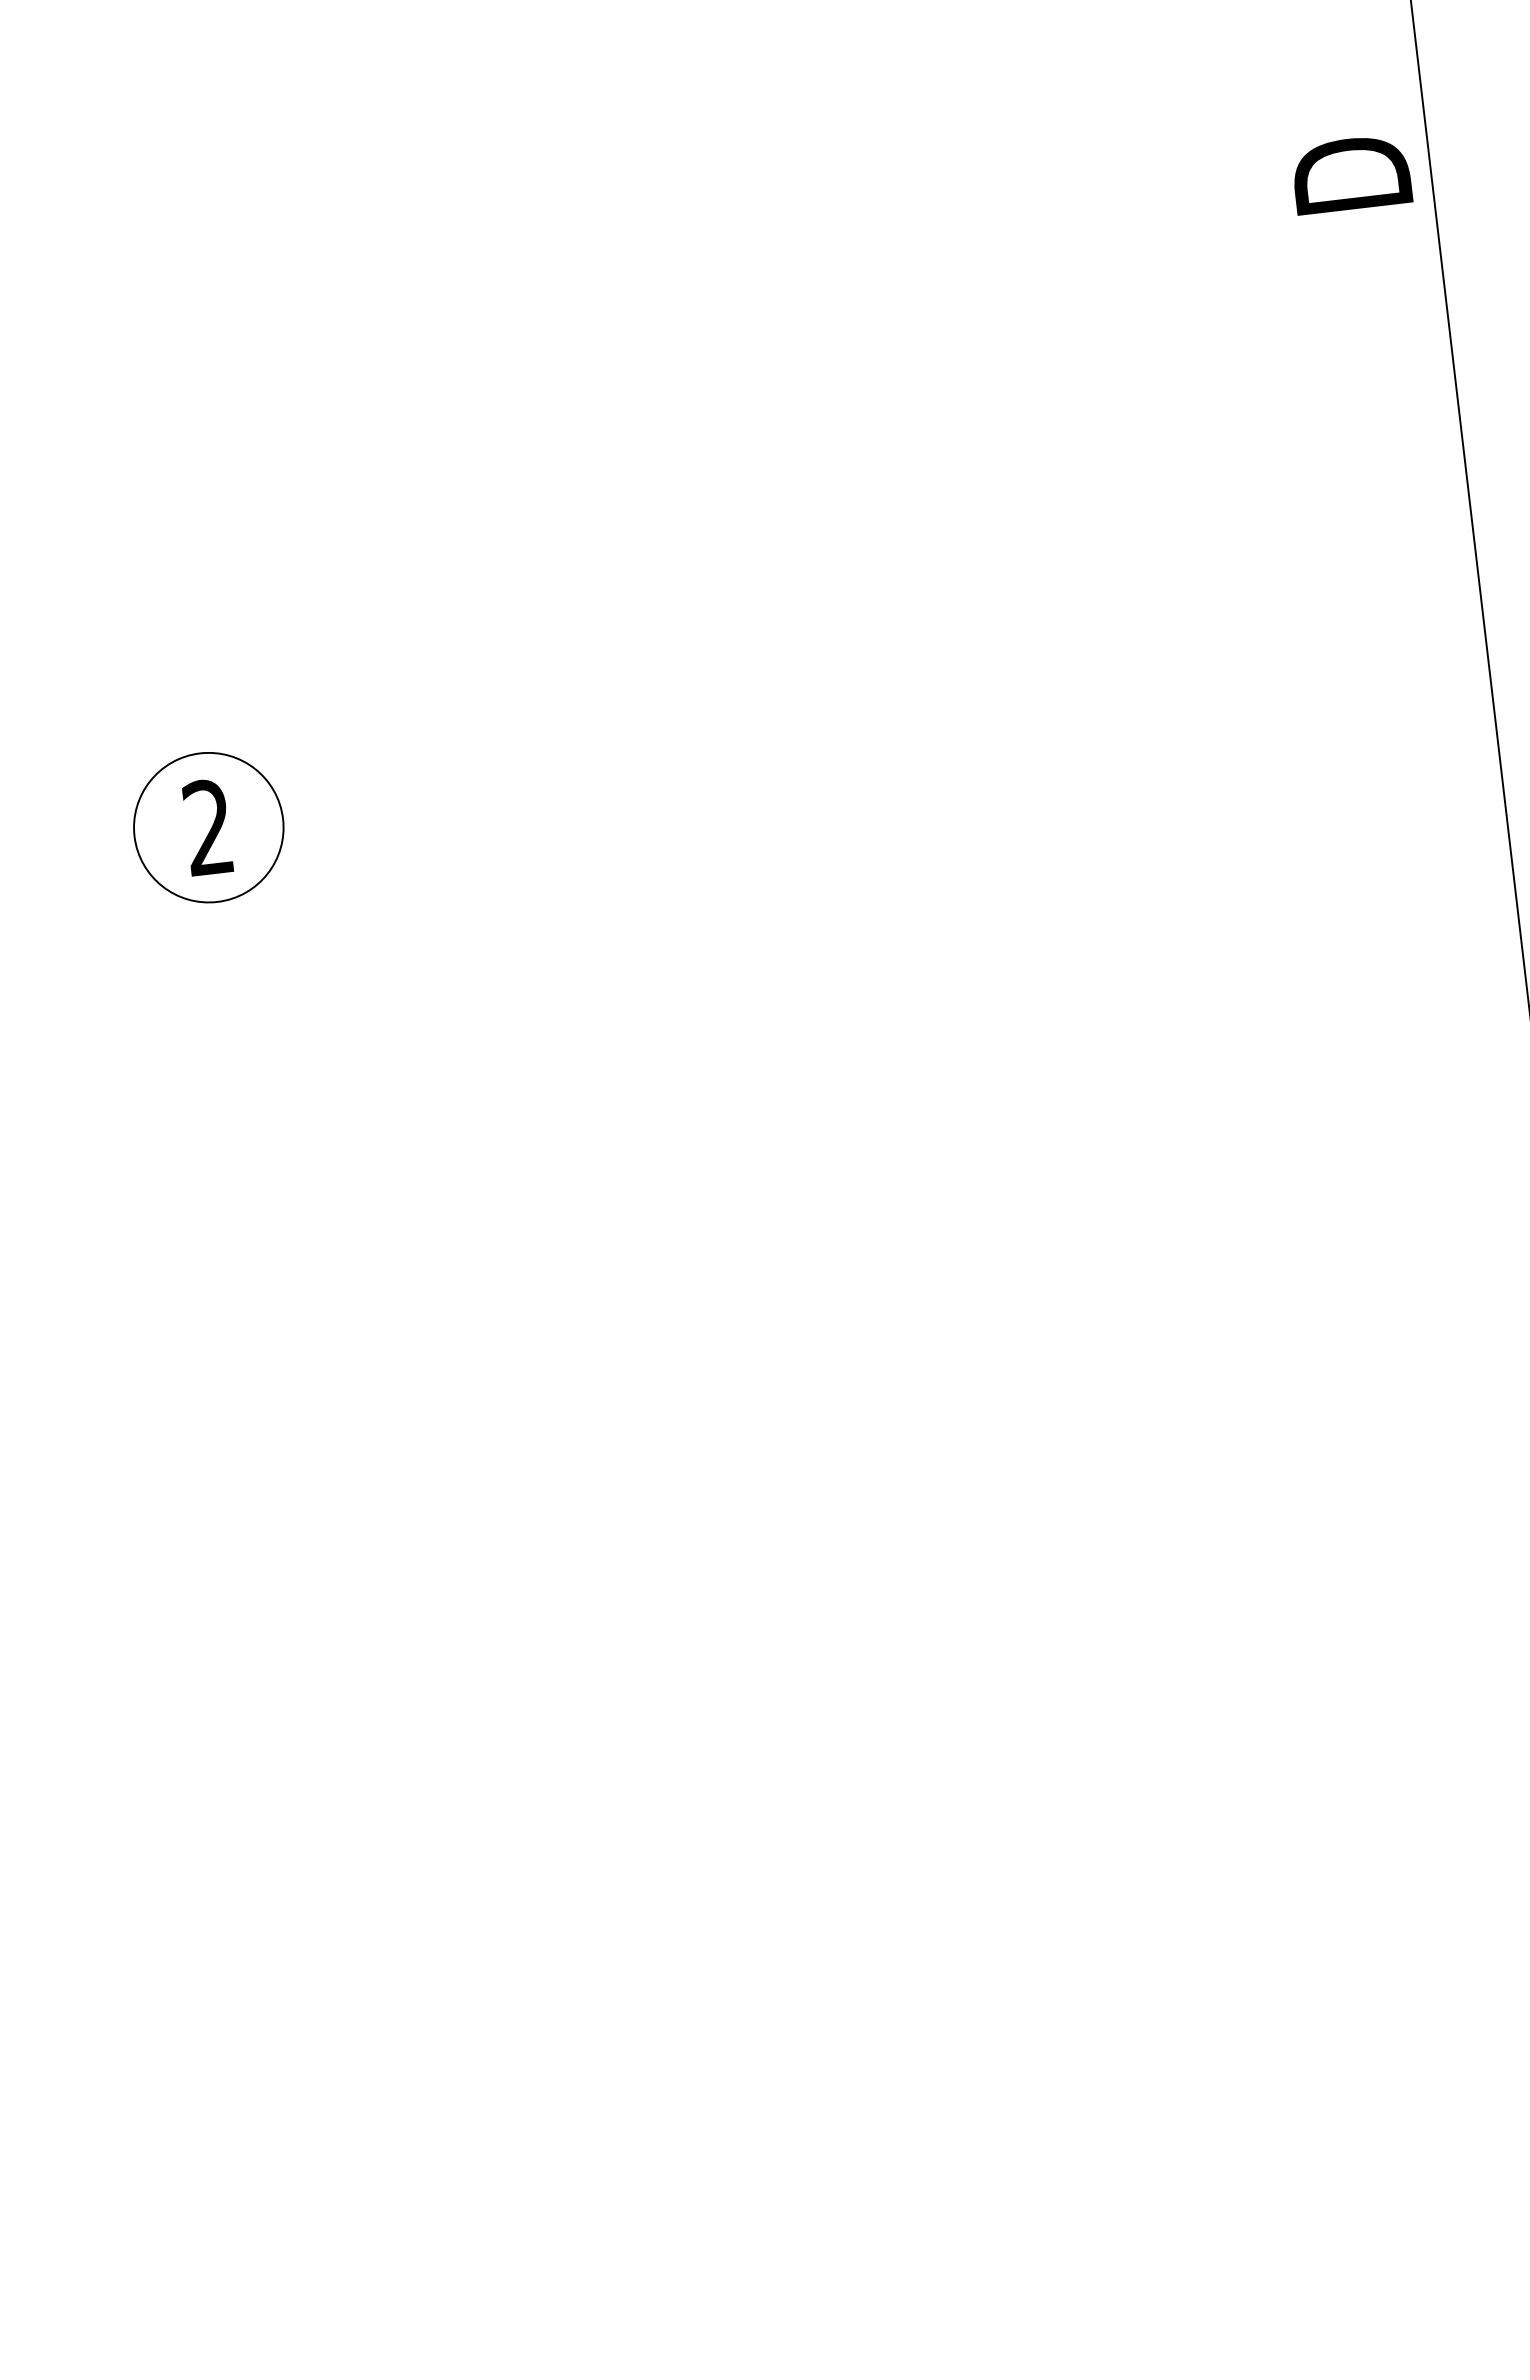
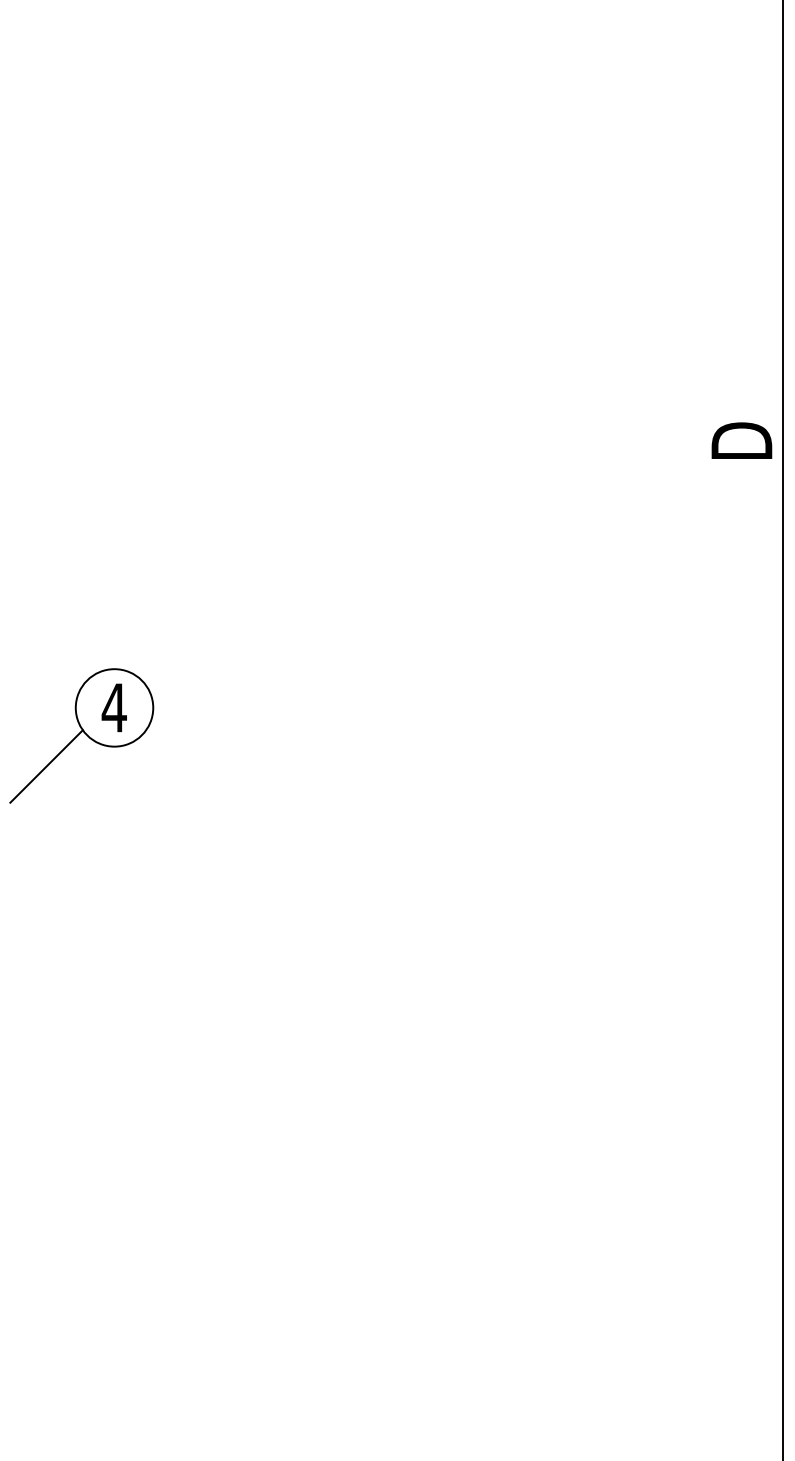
text: (206, 827) -> (113, 707), 2 -> 4
line: (91, 955) -> (46, 766), added

